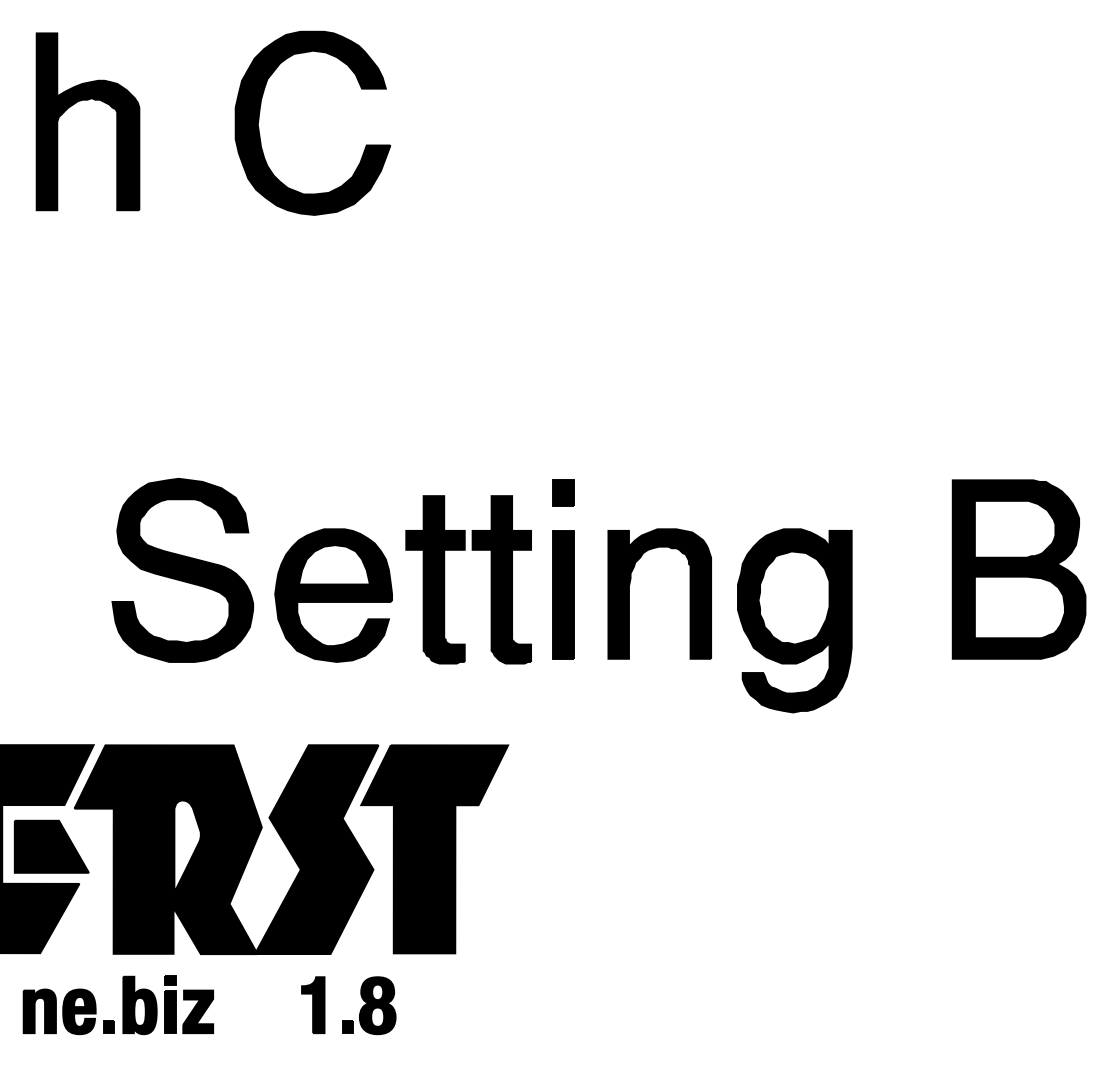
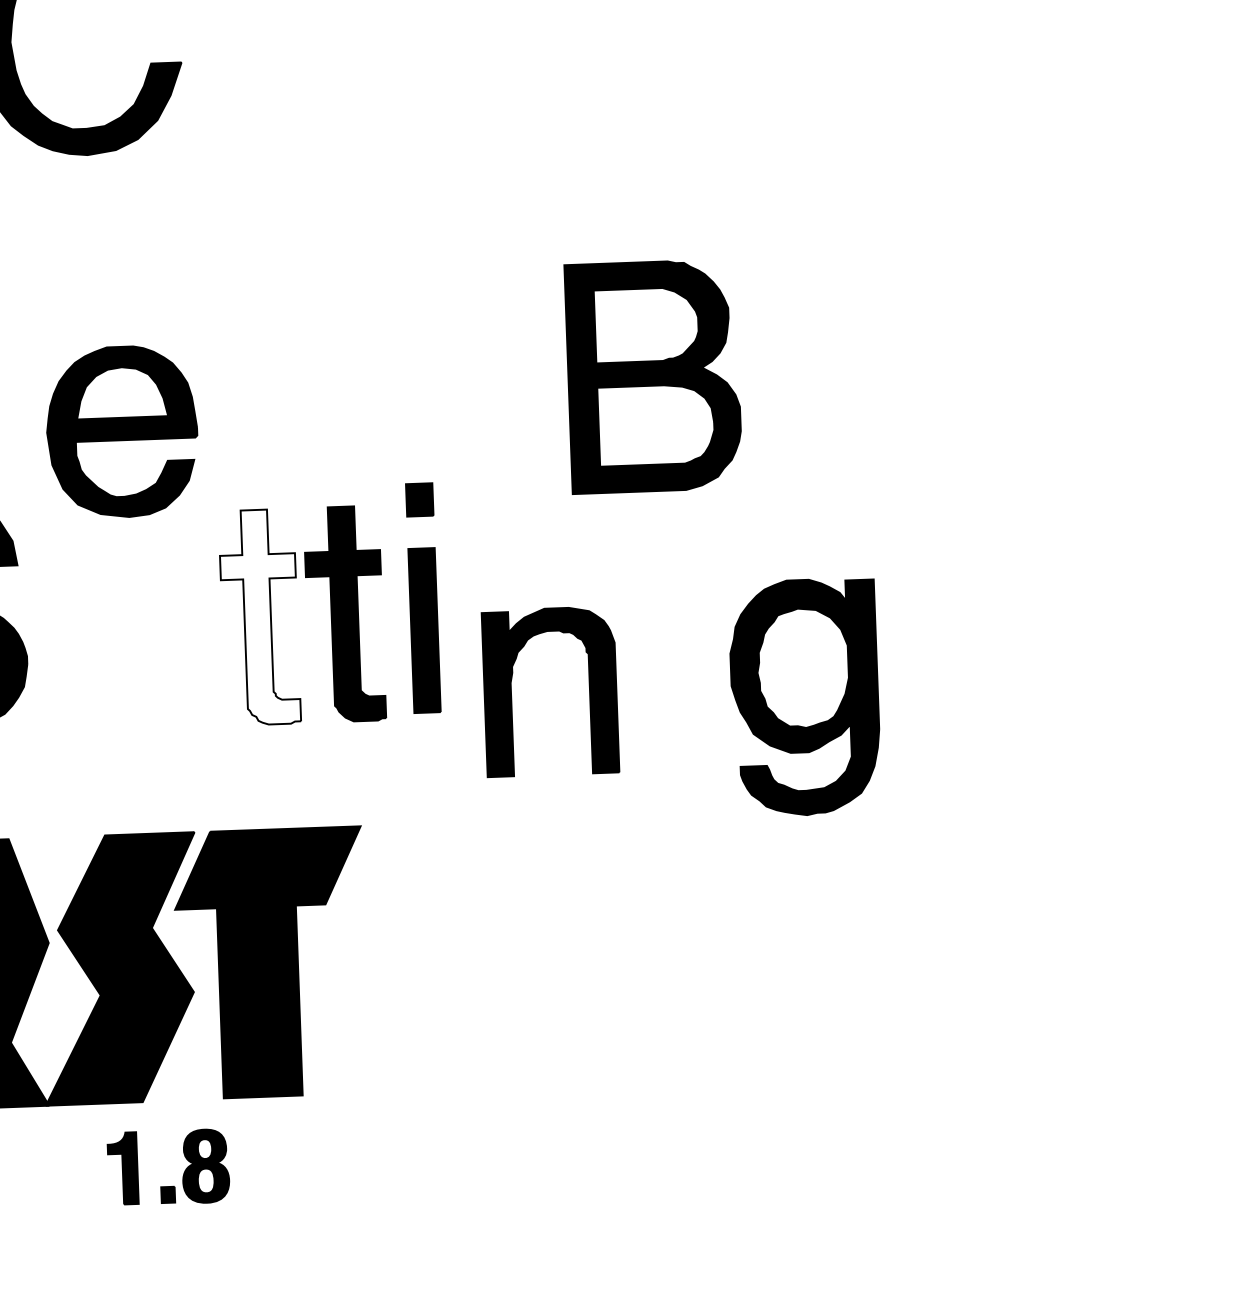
part: (1018, 569) -> (652, 376), moved
fill: (435, 579) -> (259, 616), removed
part: (629, 593) -> (511, 692), moved
part: (333, 595) -> (121, 431), moved
part: (794, 620) -> (804, 697), moved

